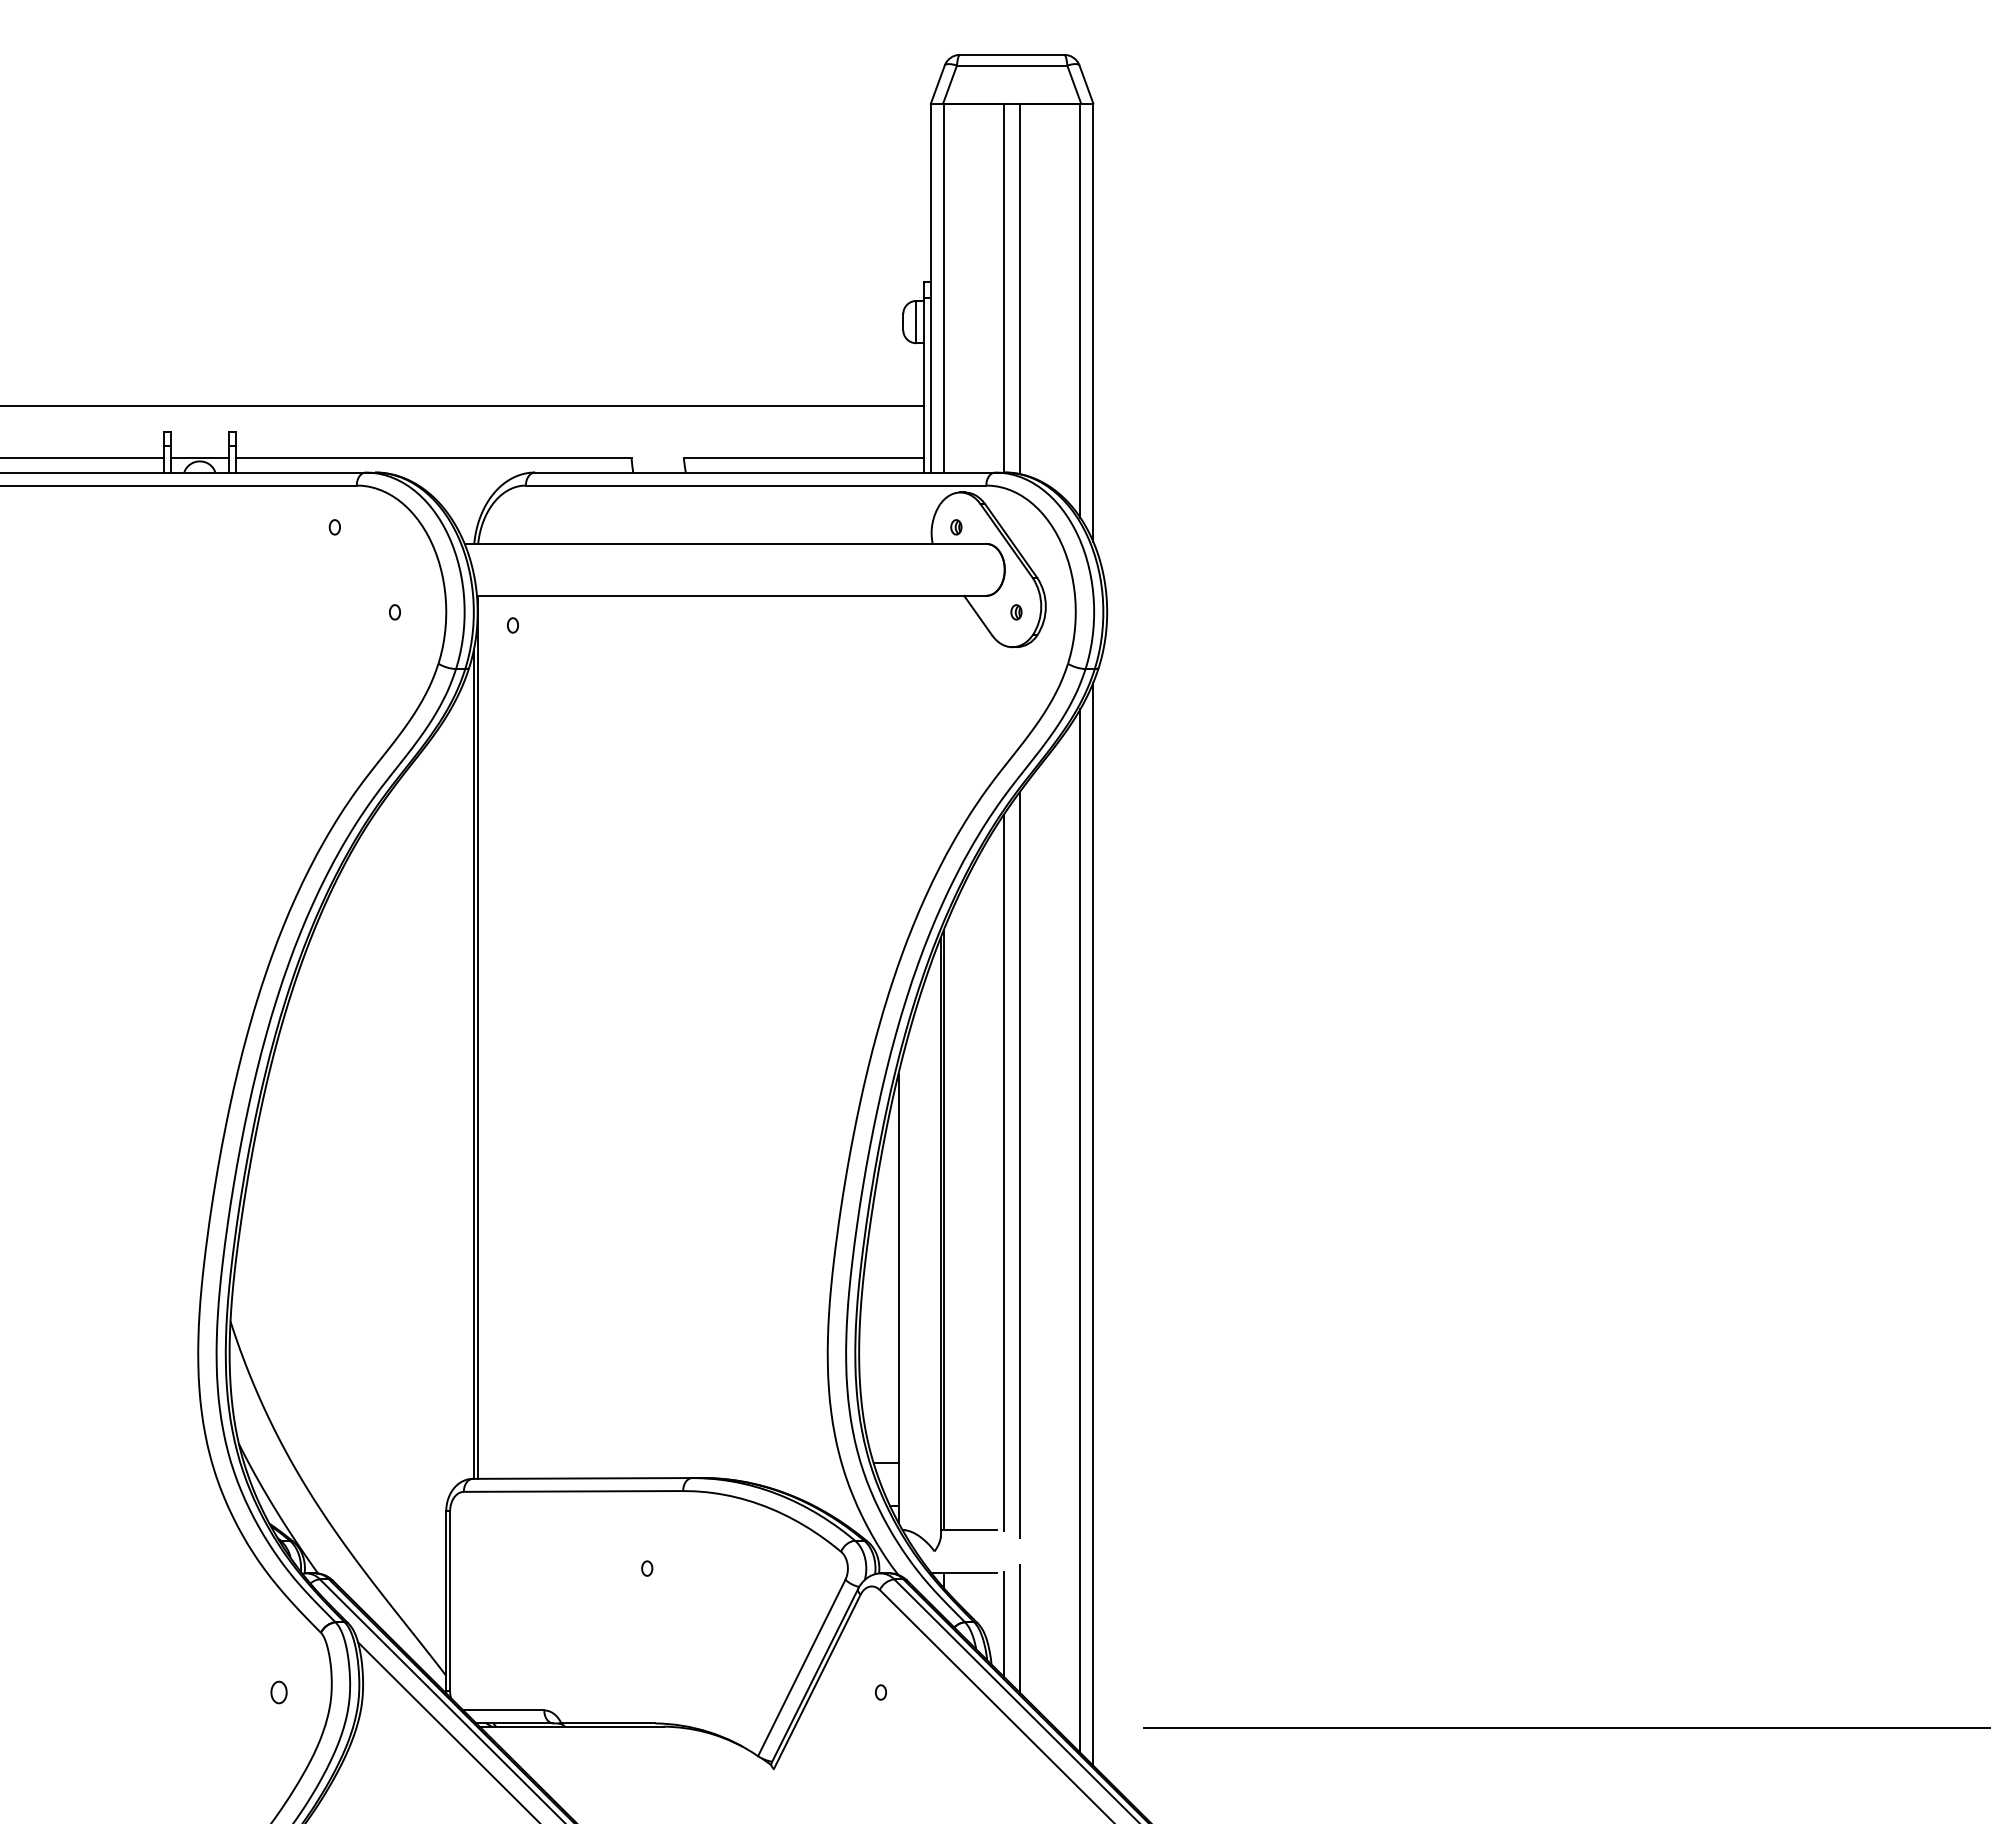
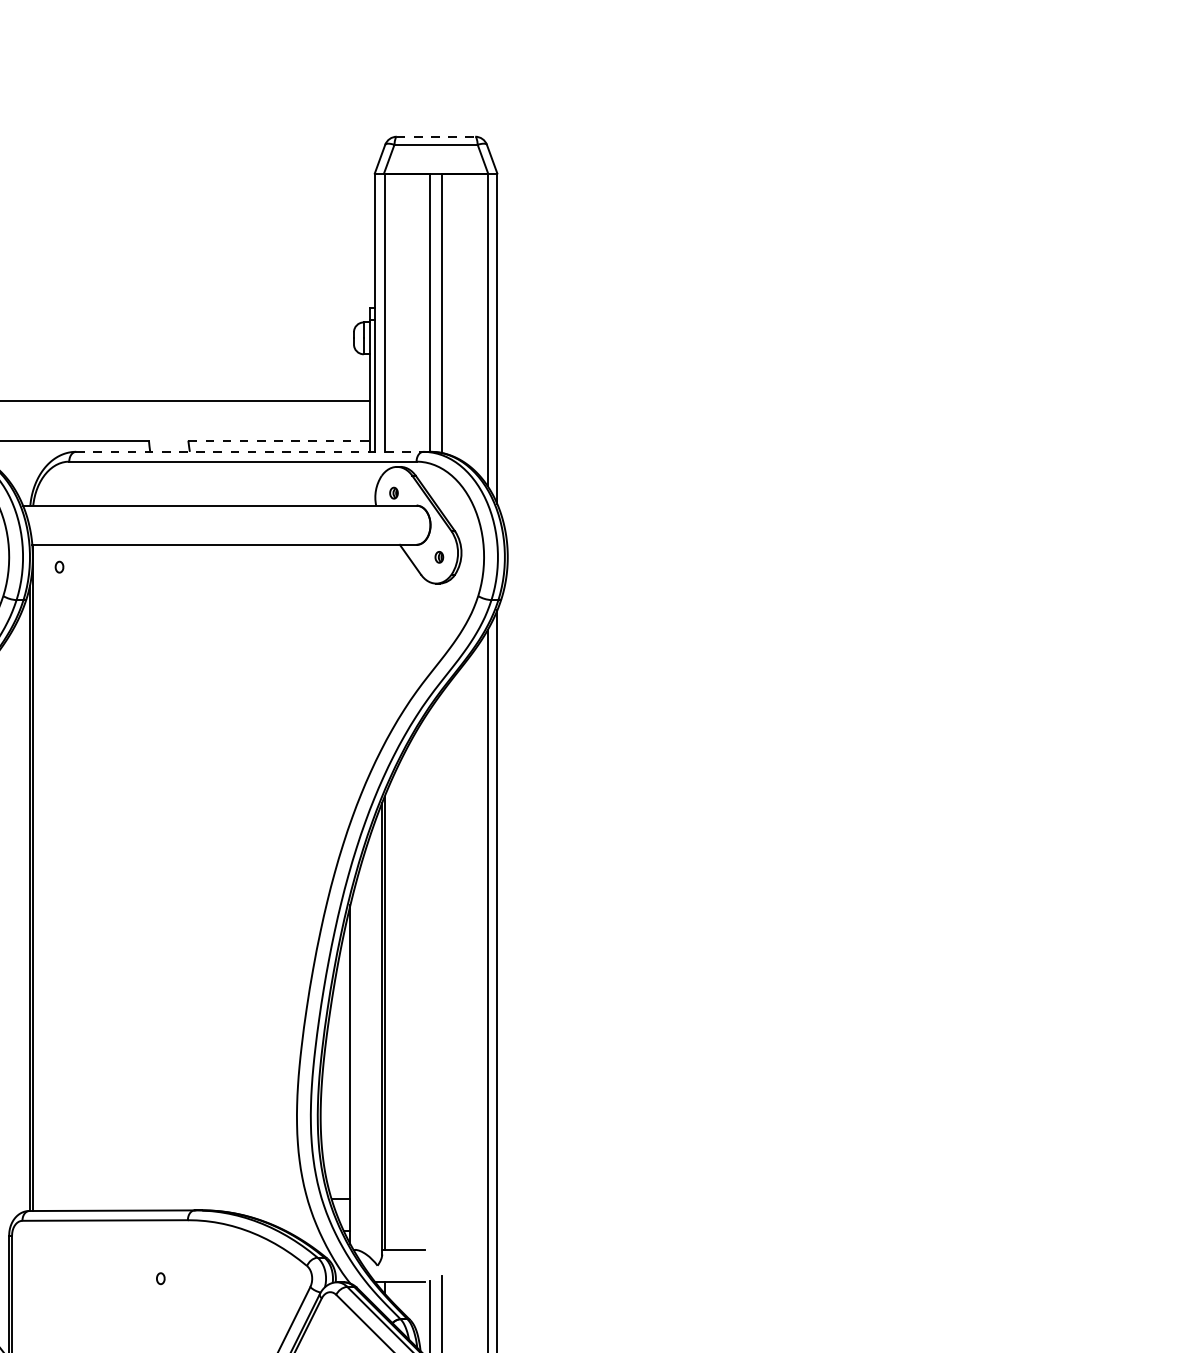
line: (1012, 54) -> (436, 136), solid -> dashed
line: (804, 457) -> (279, 440), solid -> dashed
line: (765, 472) -> (250, 451), solid -> dashed
line: (1020, 1164) -> (442, 973), removed
line: (1004, 1172) -> (430, 979), removed

